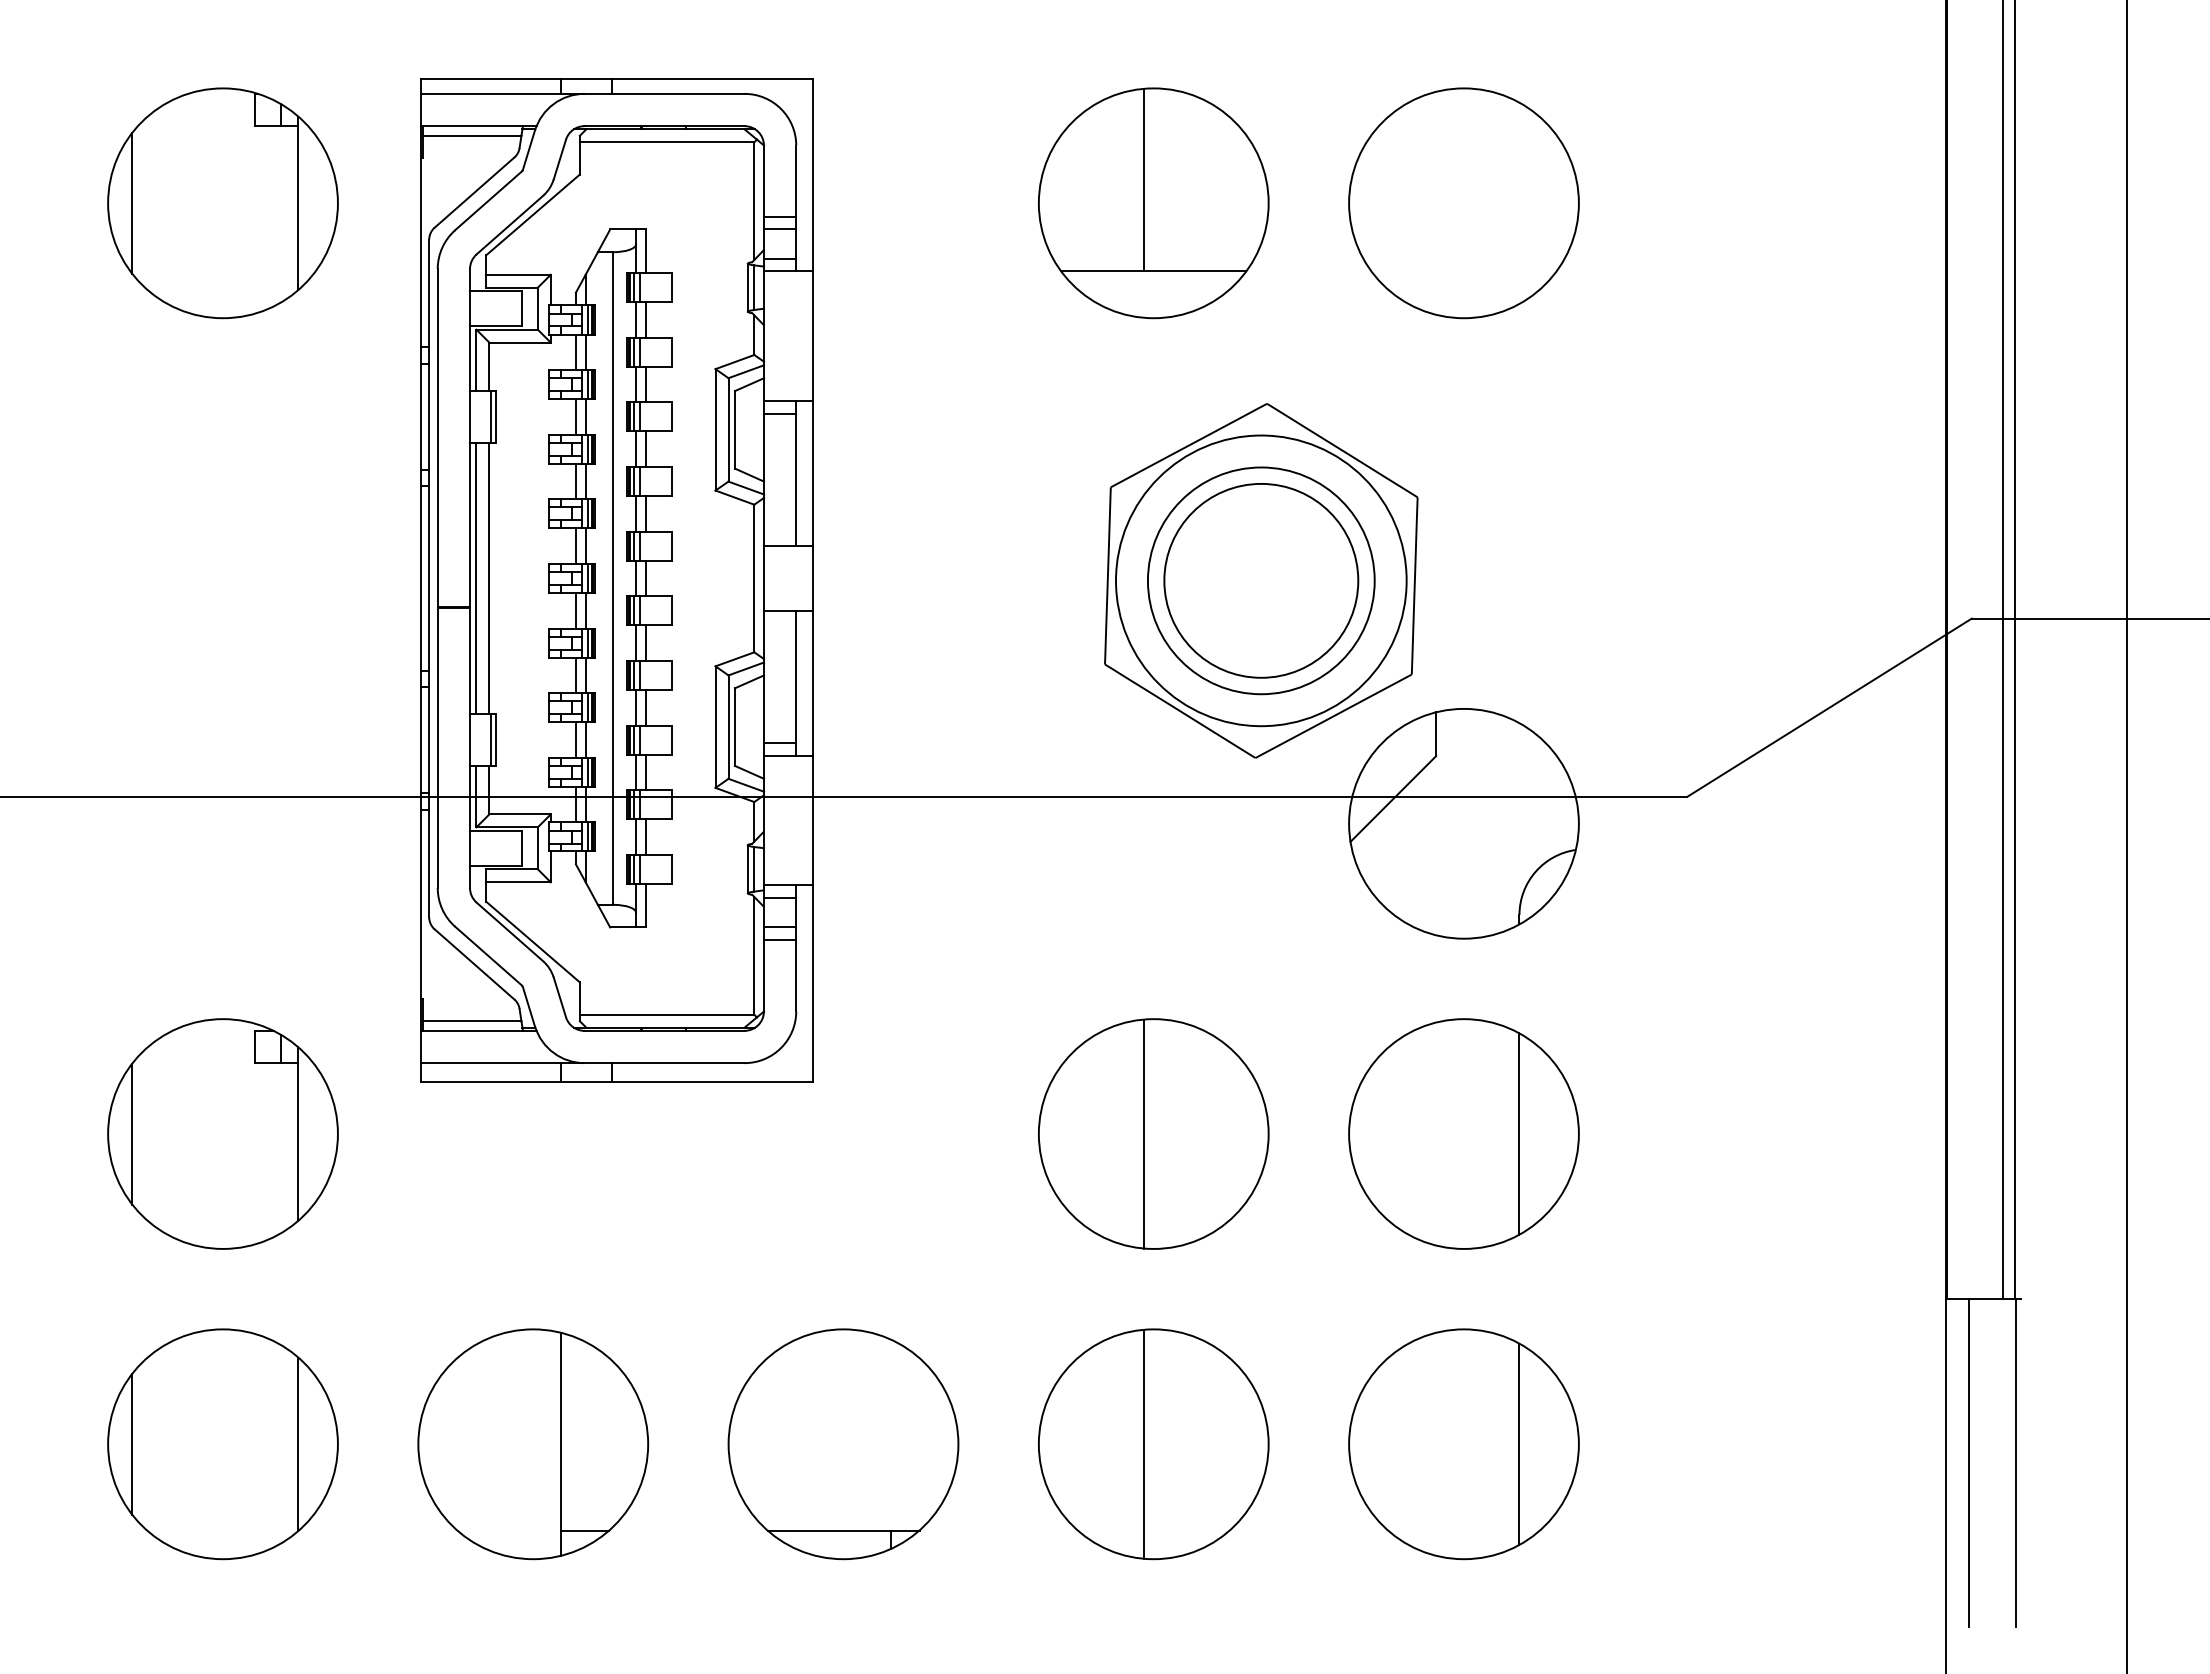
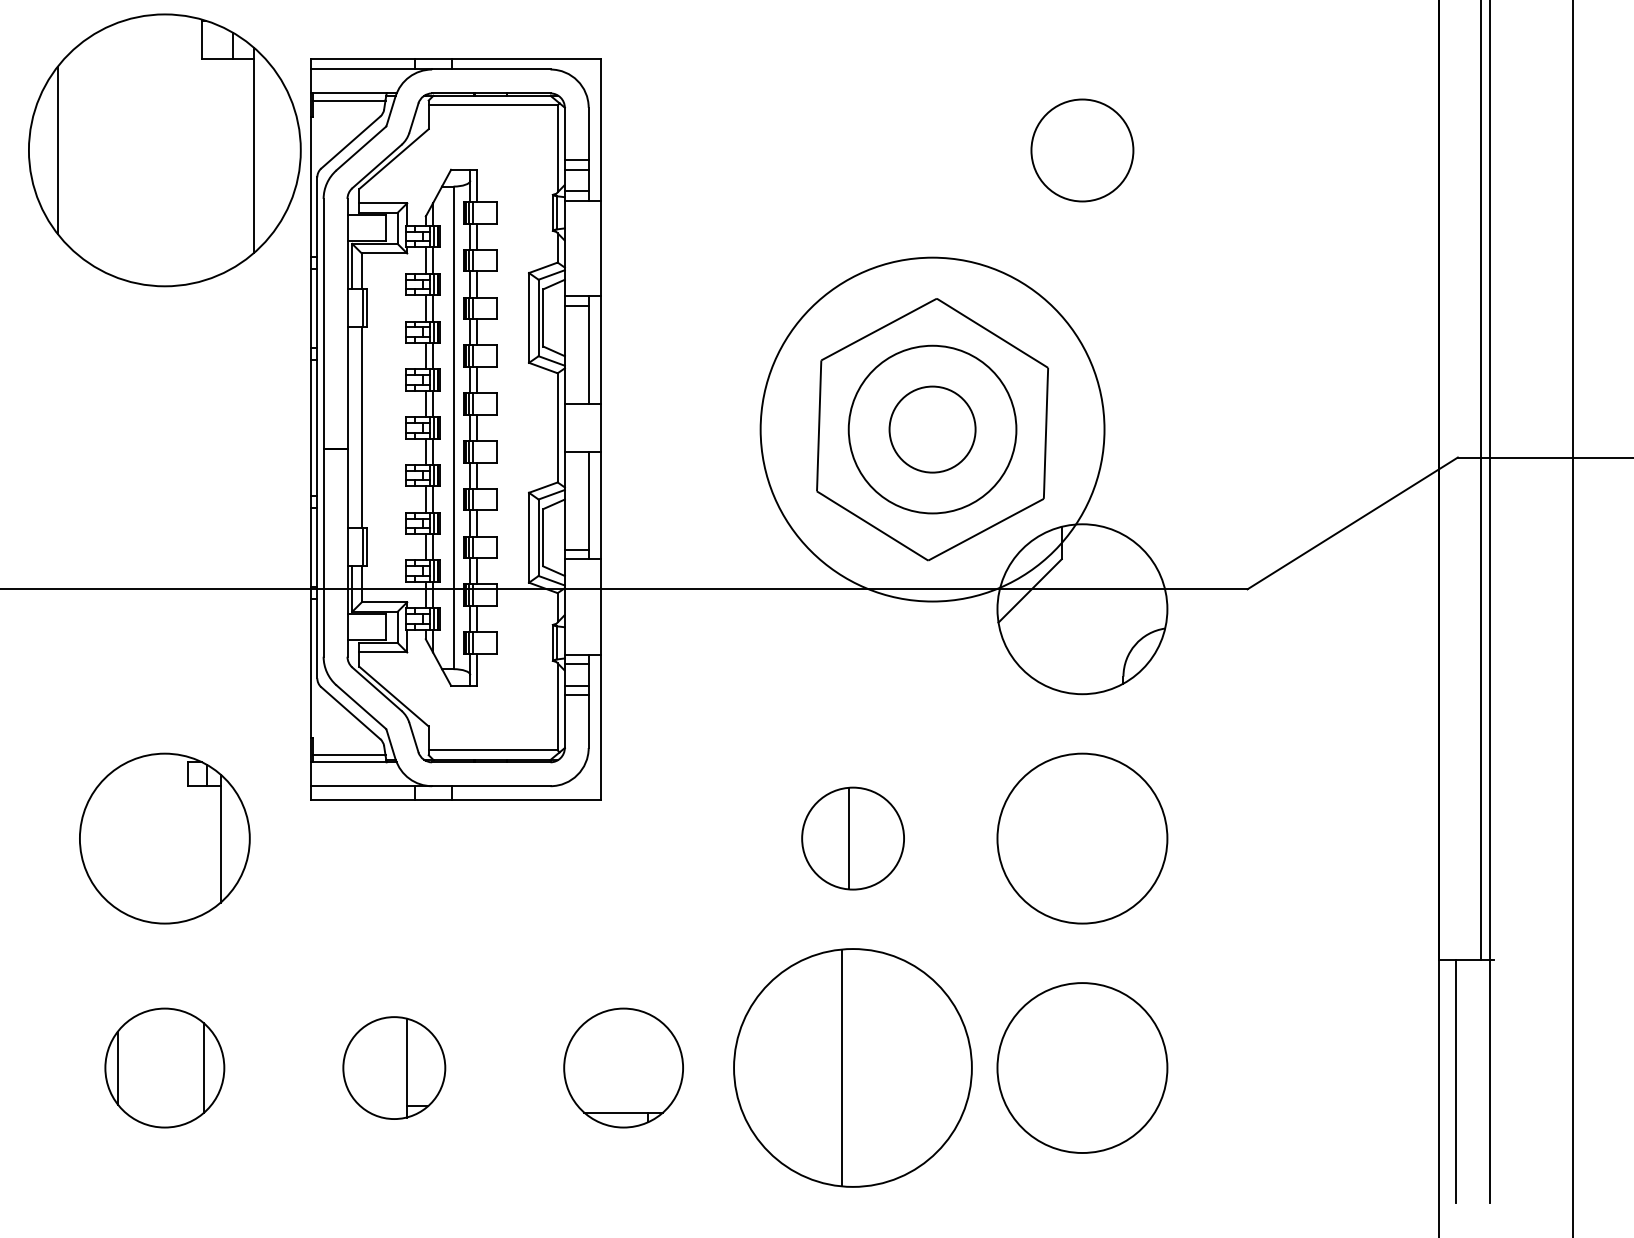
part: (222, 203) -> (164, 150), size x1.6
part: (1153, 203) -> (852, 150), removed
circle: (1463, 203) -> (1082, 150), size x0.6
line: (476, 578) -> (352, 427), removed
circle: (1261, 580) -> (932, 429), size x0.6
circle: (1261, 580) -> (932, 429), size x1.6
line: (132, 1133) -> (97, 838), removed
part: (1153, 1133) -> (852, 838), size x0.6
line: (1519, 1133) -> (1123, 838), removed
line: (1519, 1443) -> (1123, 1067), removed
part: (222, 1444) -> (164, 1068), size x0.7
part: (533, 1444) -> (394, 1068), size x0.6
part: (843, 1444) -> (623, 1068), size x0.7
part: (1153, 1444) -> (852, 1068), size x1.4

